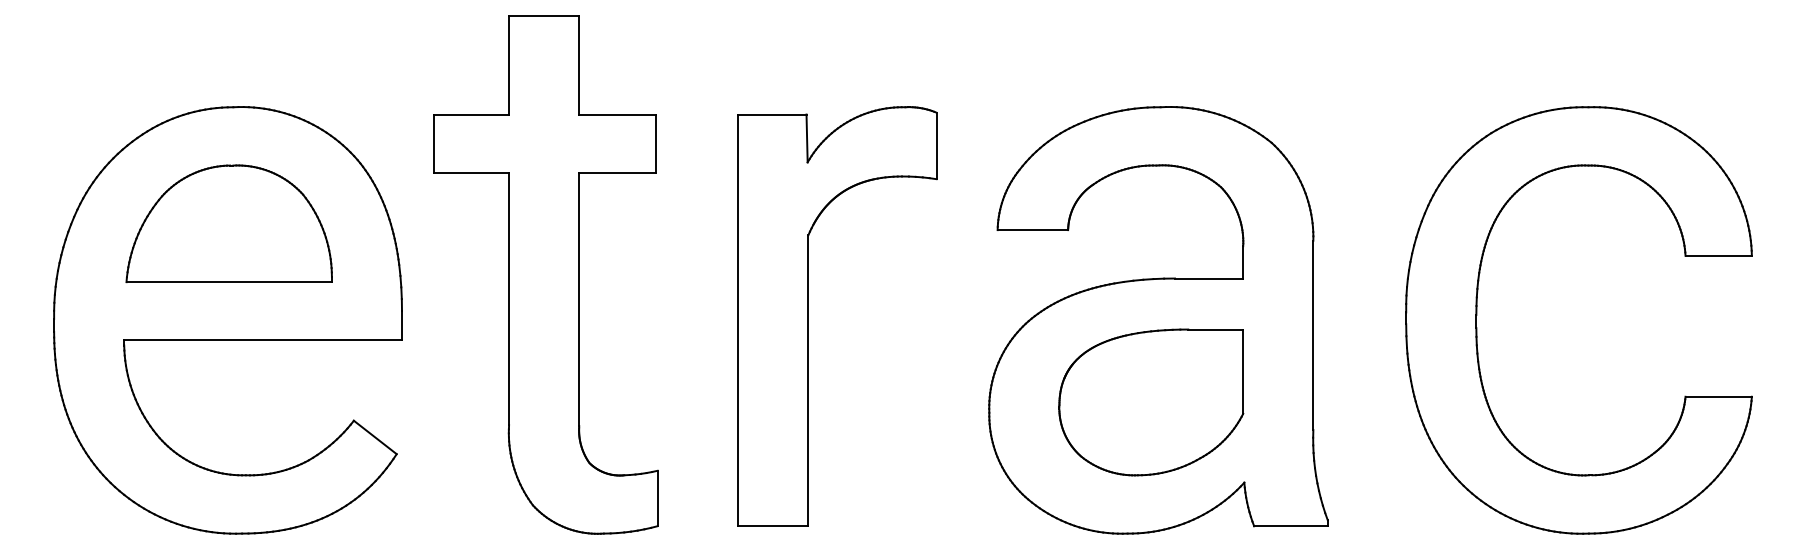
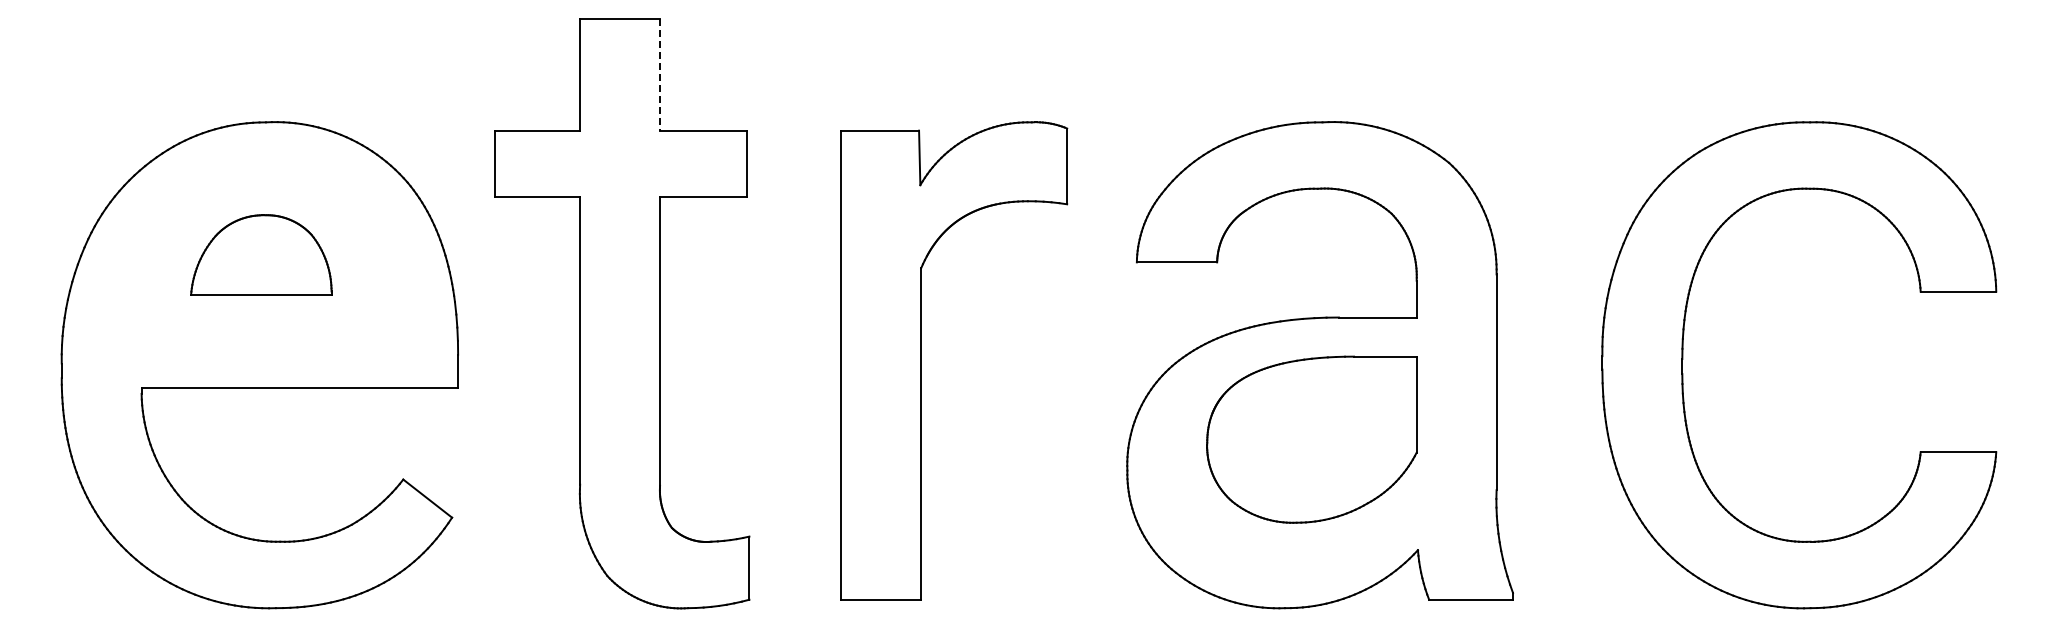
line: (579, 66) -> (660, 75), solid -> dashed
part: (229, 223) -> (261, 254), size x0.6
part: (1150, 402) -> (1311, 439), moved

